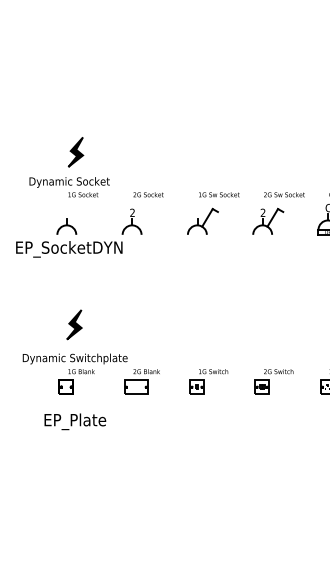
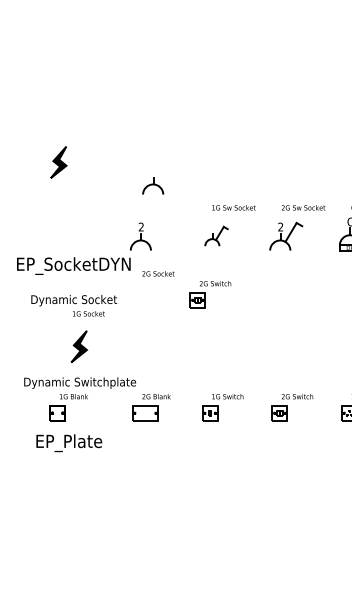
part: (75, 152) -> (58, 162), moved
text: (69, 186) -> (74, 305), moved
text: (148, 194) -> (158, 273), moved
part: (202, 220) -> (216, 235), size x0.7
part: (67, 226) -> (153, 185), moved
part: (197, 275) -> (210, 294), added
part: (76, 381) -> (68, 407), moved
text: (75, 422) -> (69, 443), moved

